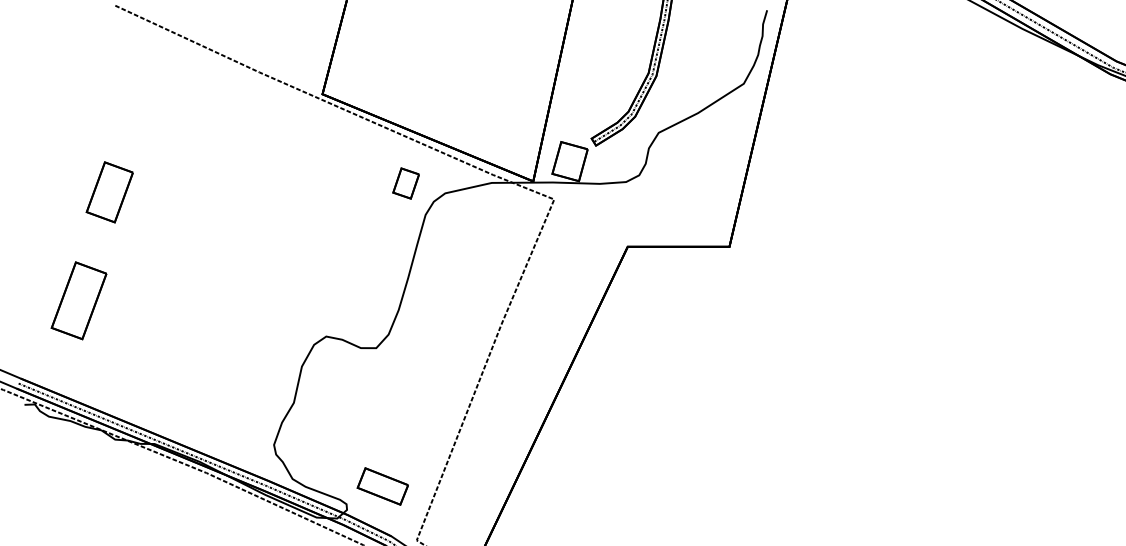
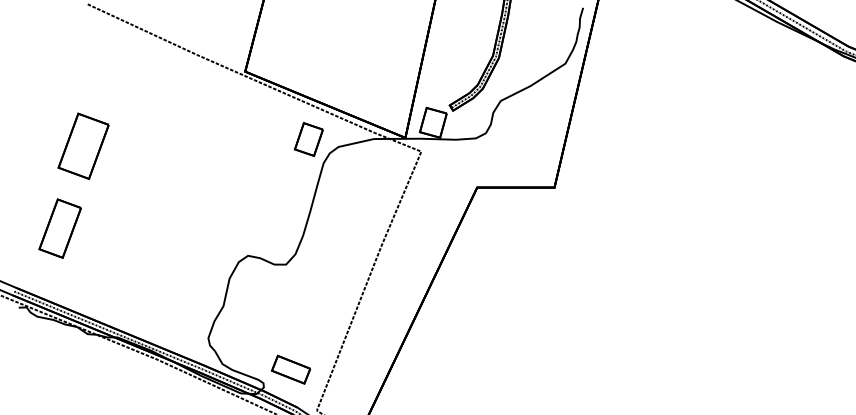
part: (405, 183) -> (308, 139), size x1.43
part: (109, 191) -> (83, 145), size x1.43

